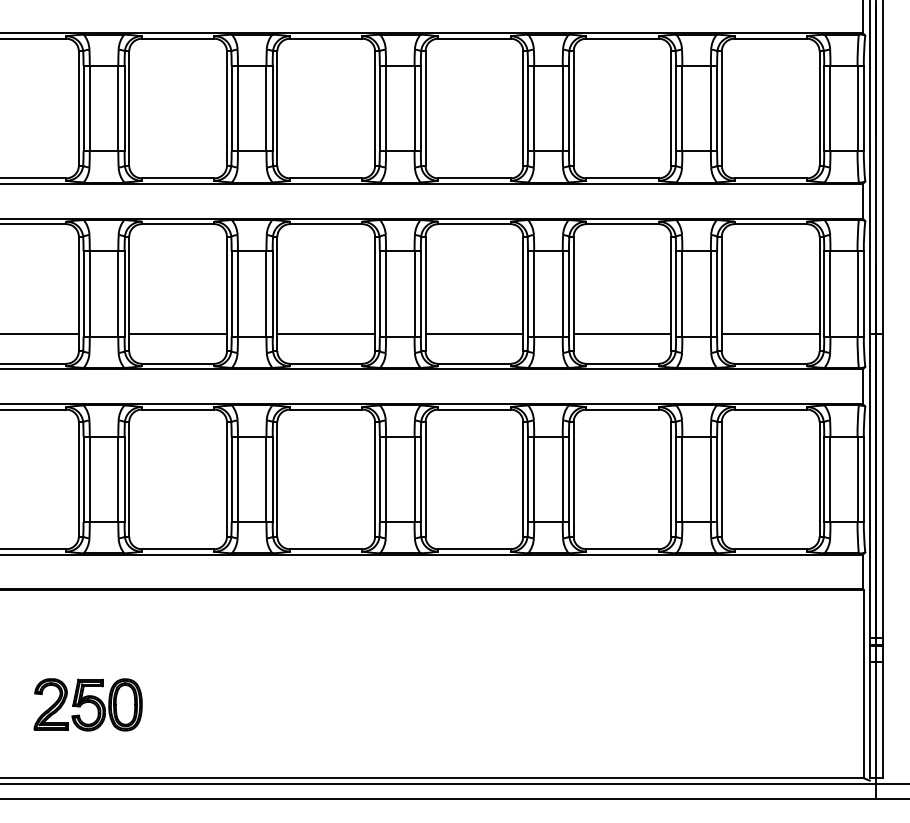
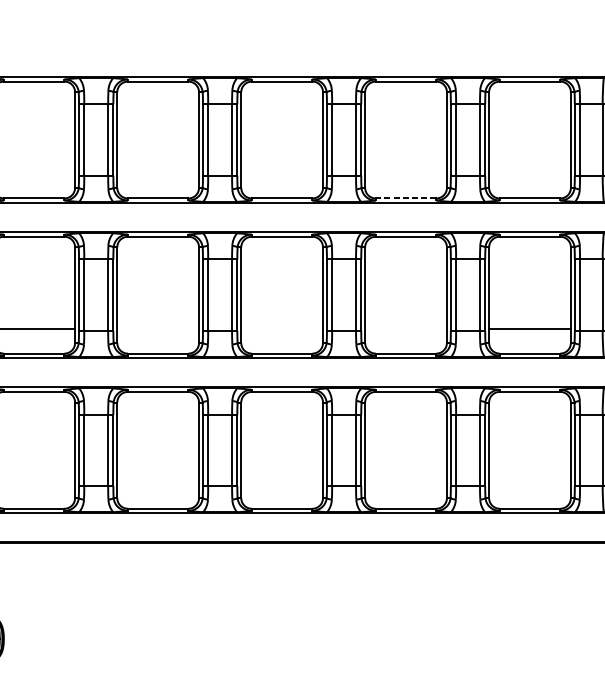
line: (622, 178) -> (406, 198), solid -> dashed
line: (326, 333) -> (158, 328), removed
line: (474, 333) -> (282, 328), removed
line: (622, 333) -> (406, 328), removed

